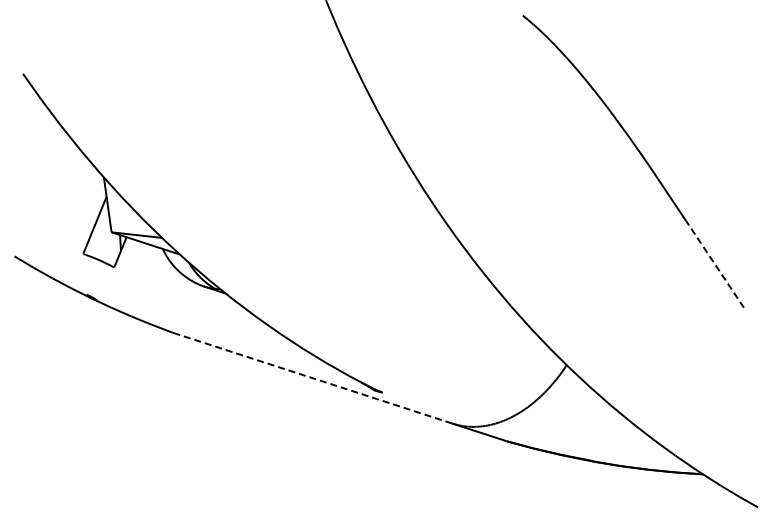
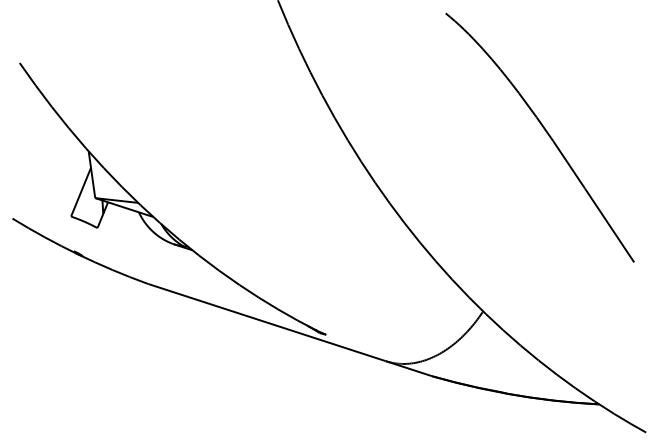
line: (714, 264) -> (609, 225), dashed -> solid
line: (312, 378) -> (266, 322), dashed -> solid

